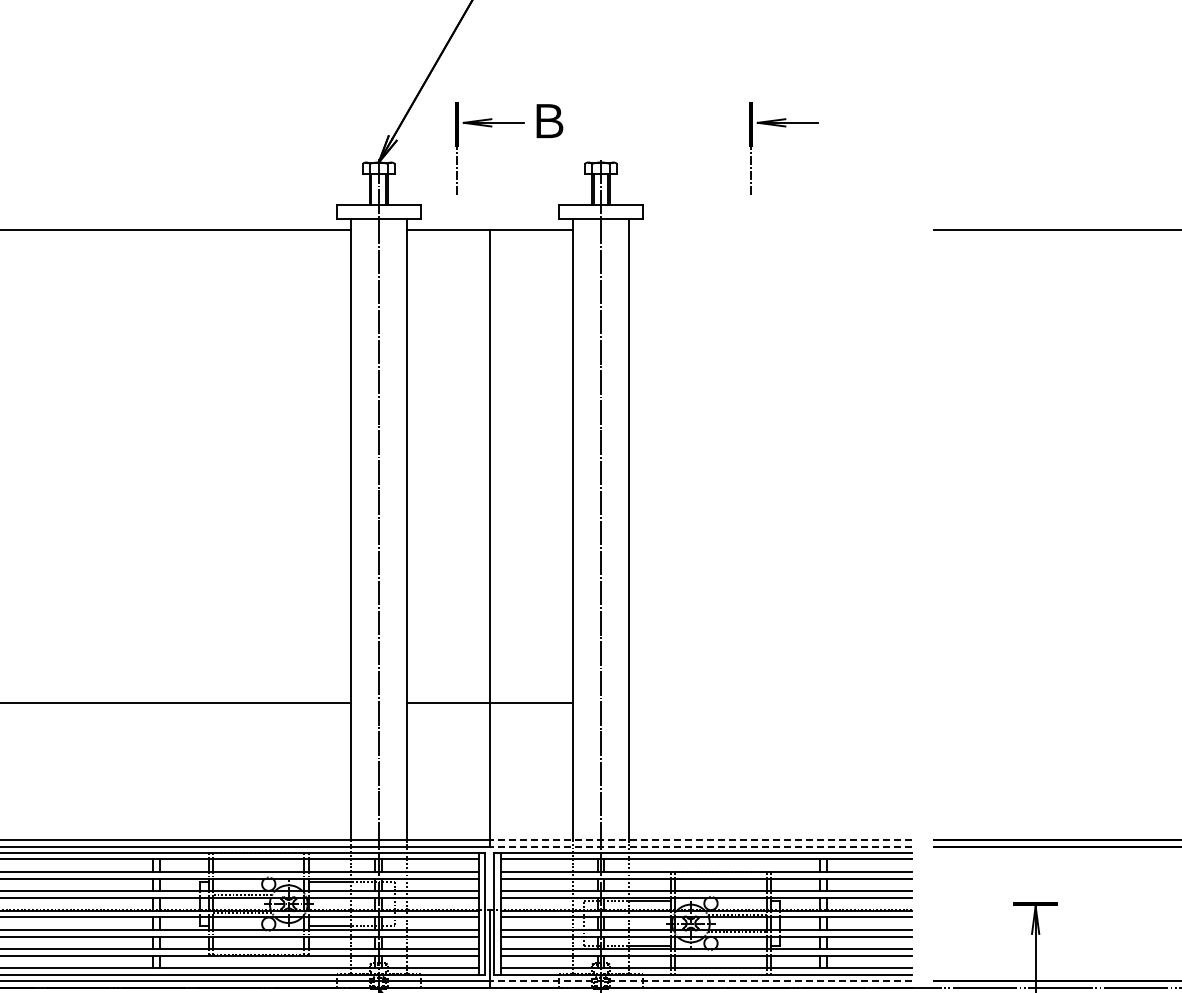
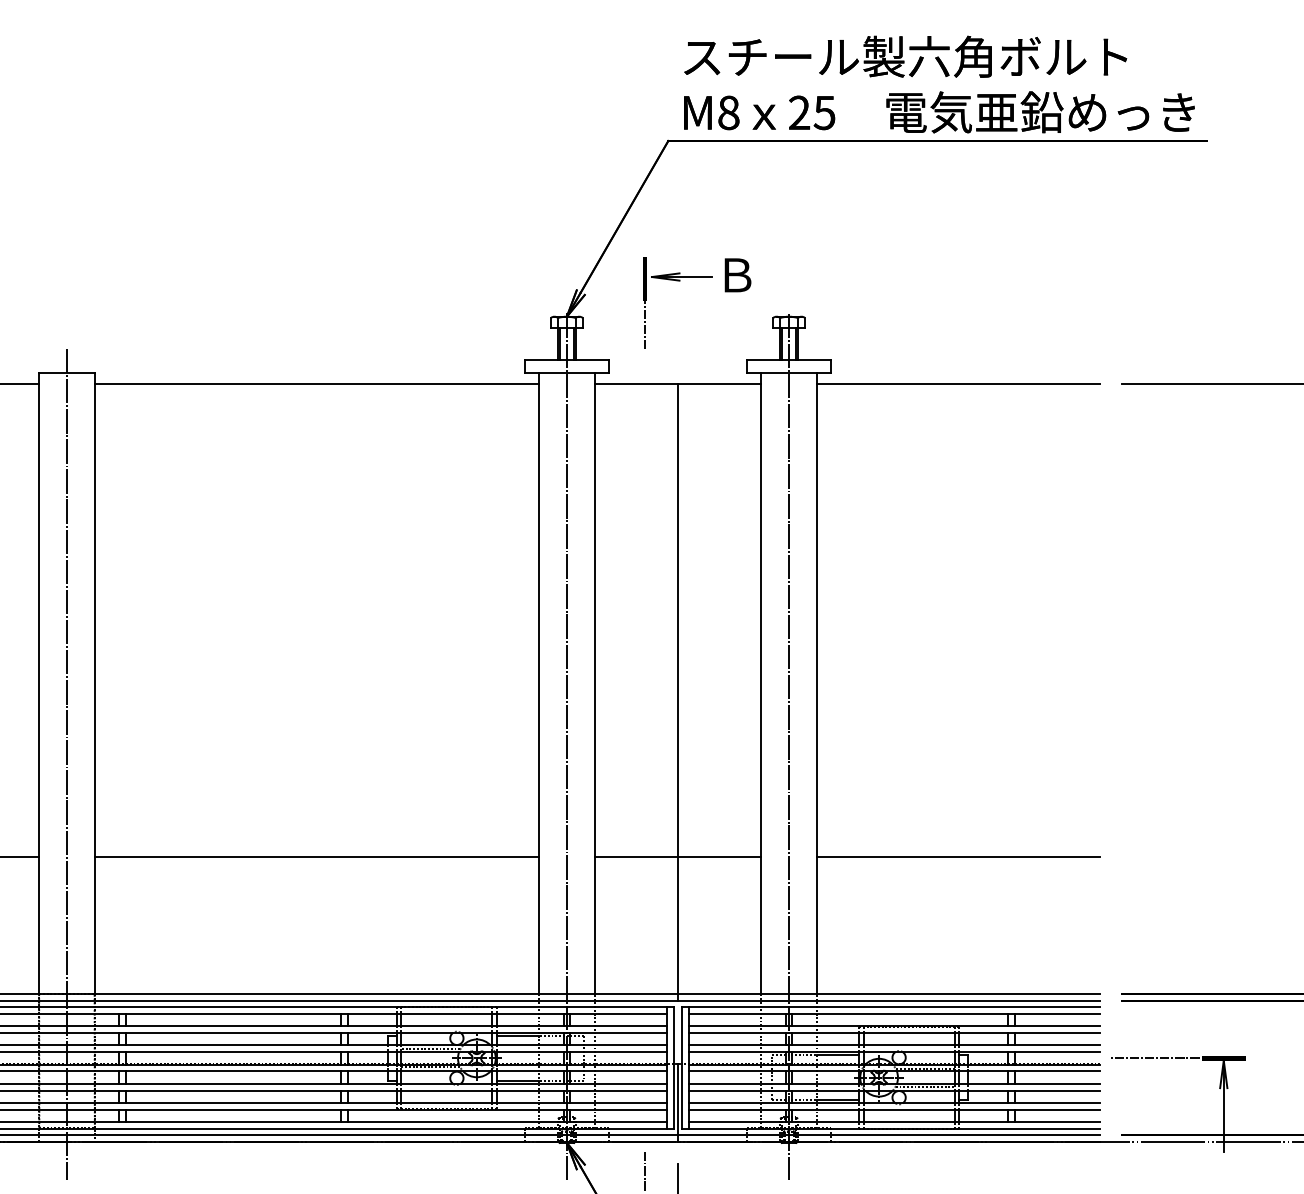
part: (783, 127) -> (971, 281), removed
line: (770, 230) -> (958, 384), added
line: (770, 702) -> (958, 856), added
line: (700, 840) -> (888, 994), dashed -> solid
line: (700, 847) -> (888, 1001), dashed -> solid
line: (966, 904) -> (1154, 1058), added
line: (700, 980) -> (888, 1134), dashed -> solid

